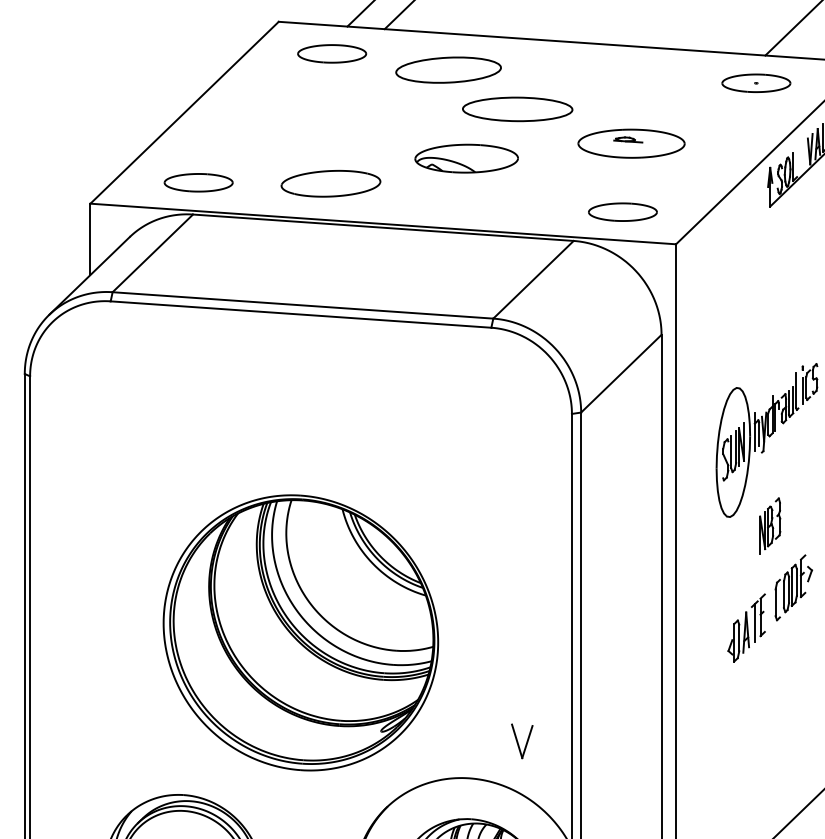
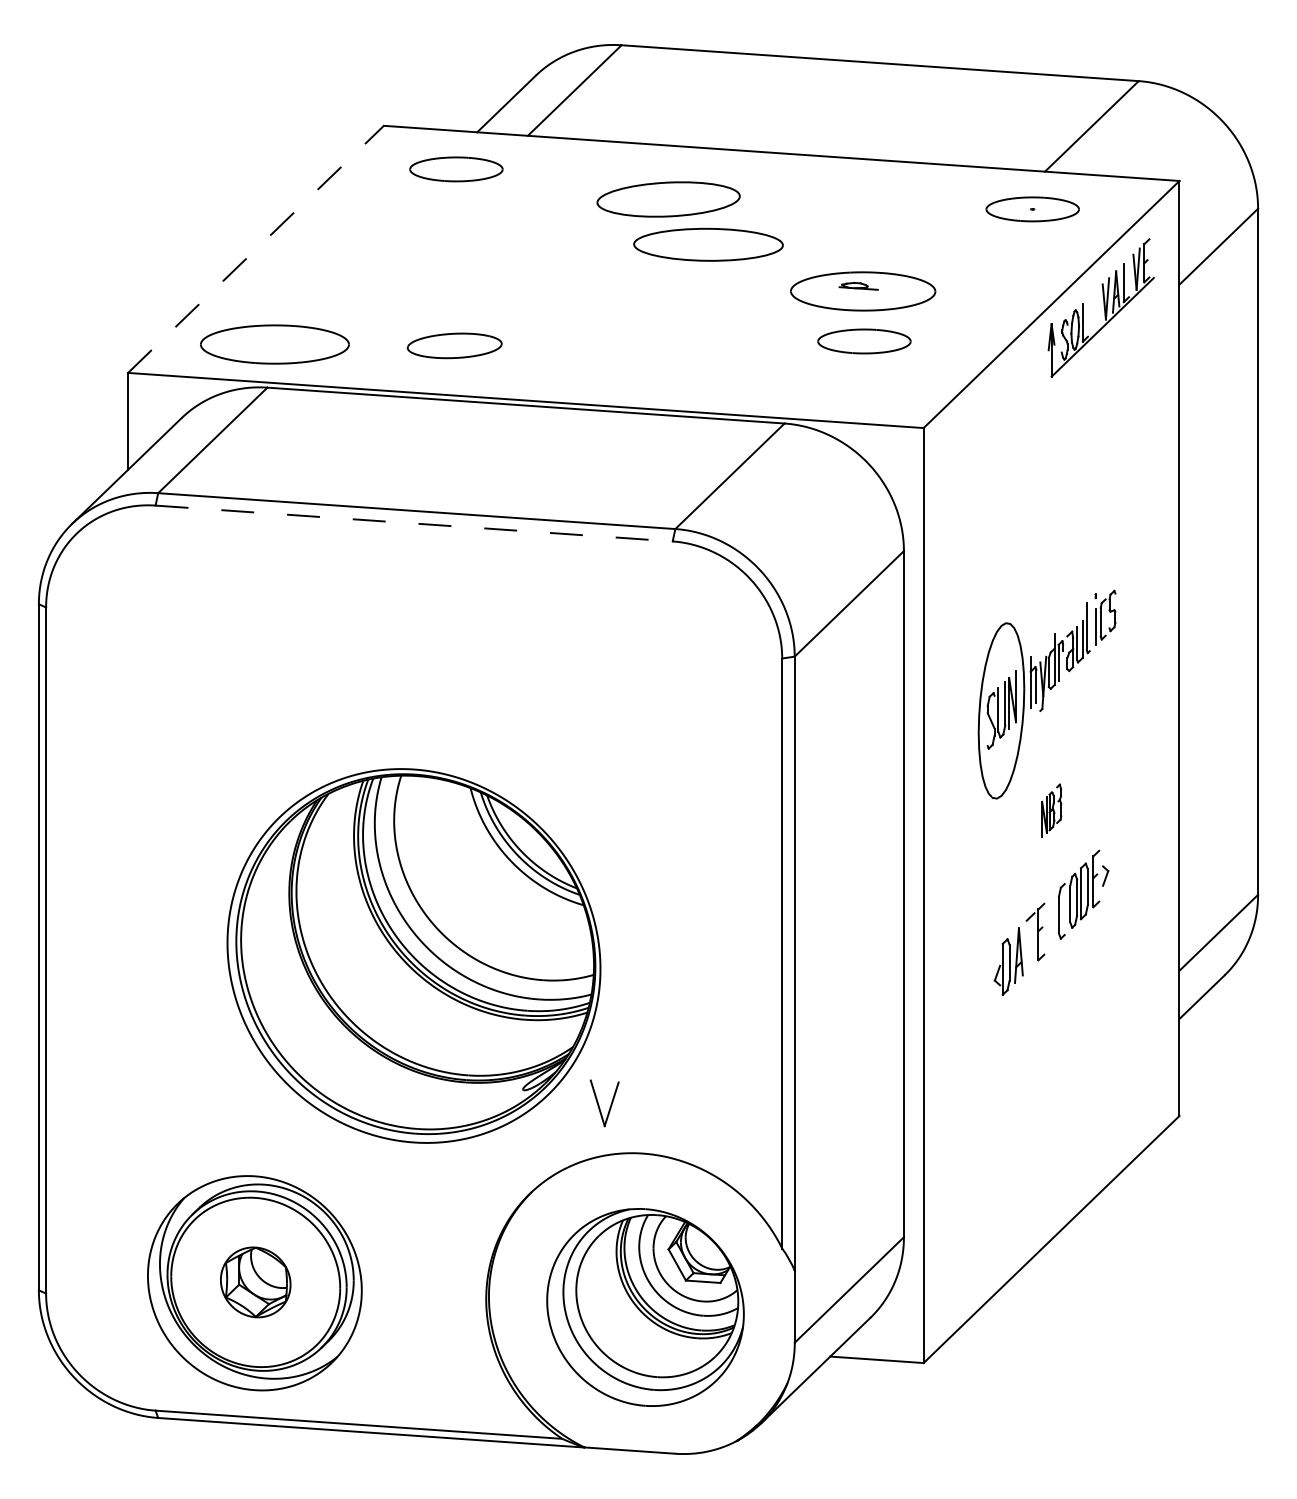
part: (448, 70) -> (668, 199), moved
line: (184, 112) -> (255, 249), solid -> dashed
part: (466, 158) -> (638, 311), removed
part: (198, 182) -> (275, 344), size x1.6
part: (330, 183) -> (454, 345), size x0.7
part: (622, 212) -> (864, 341), moved
line: (301, 314) -> (414, 523), solid -> dashed
part: (770, 525) -> (1051, 810), size x0.7
line: (754, 622) -> (1030, 942), removed
part: (522, 741) -> (604, 1103), moved

